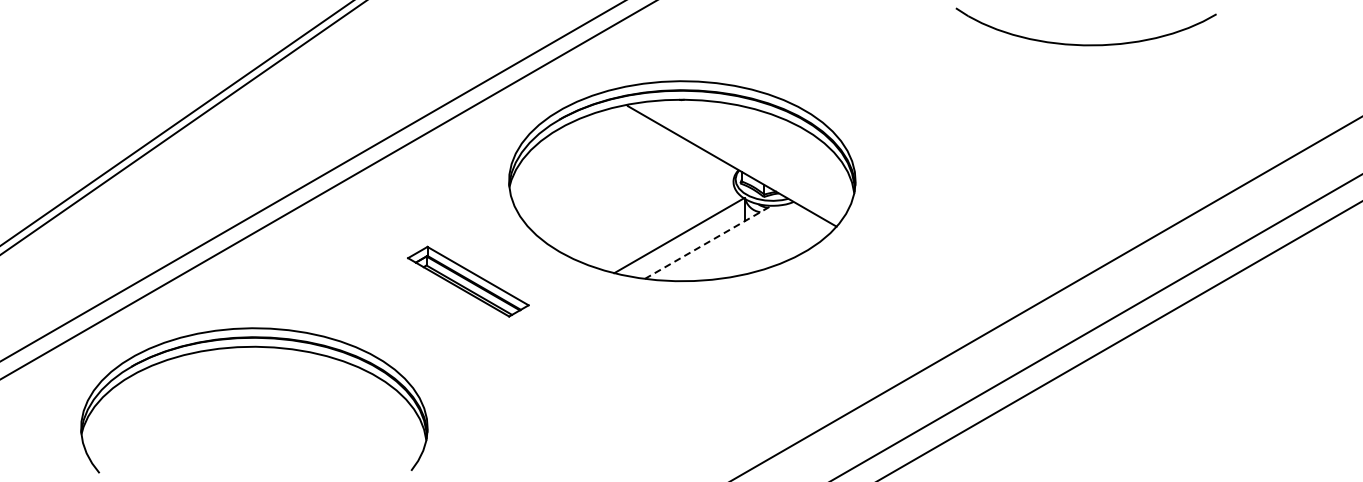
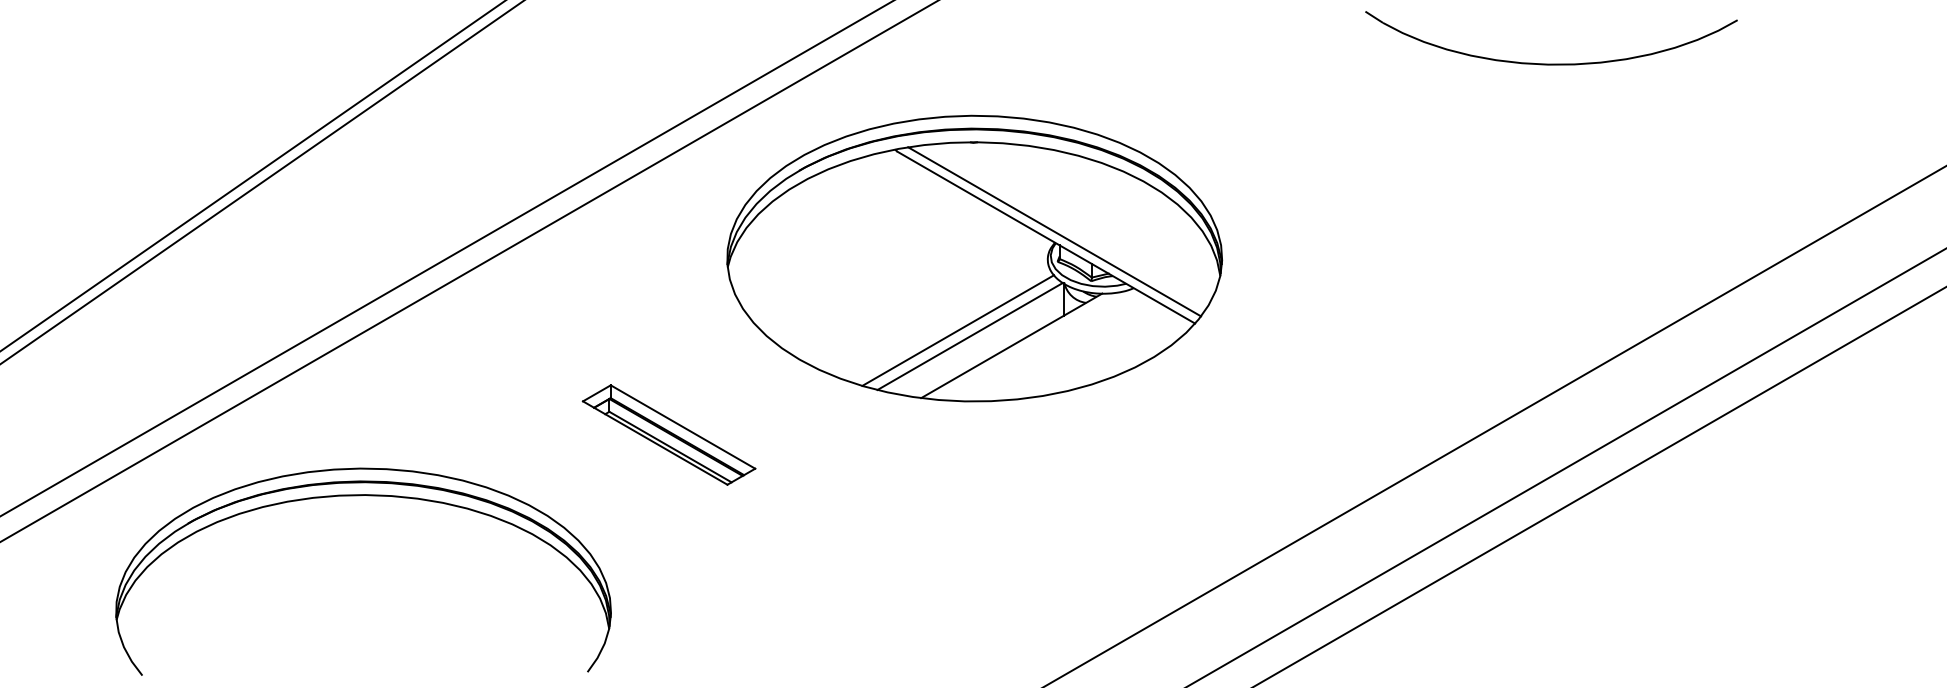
line: (737, 162) -> (1053, 231), added
line: (670, 231) -> (957, 330), added
line: (708, 242) -> (1012, 346), dashed -> solid
part: (468, 281) -> (669, 434), moved

